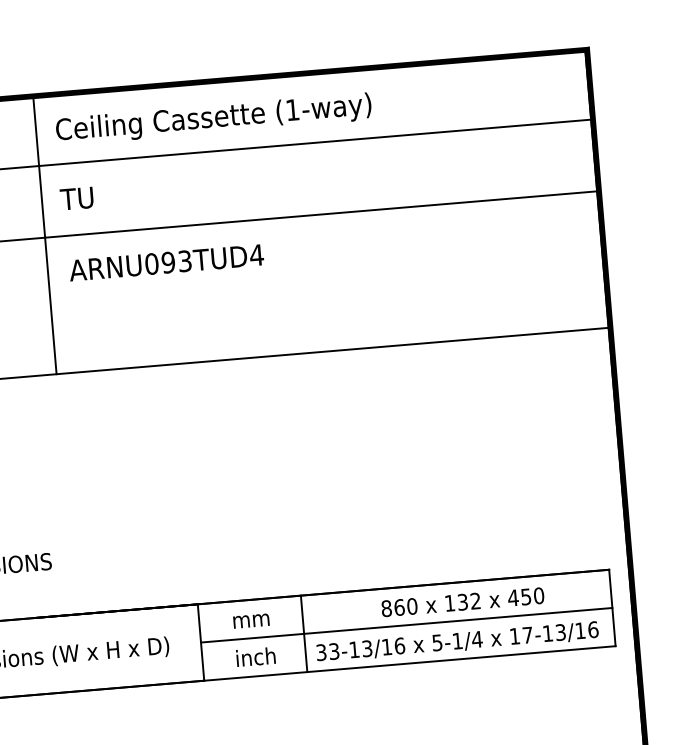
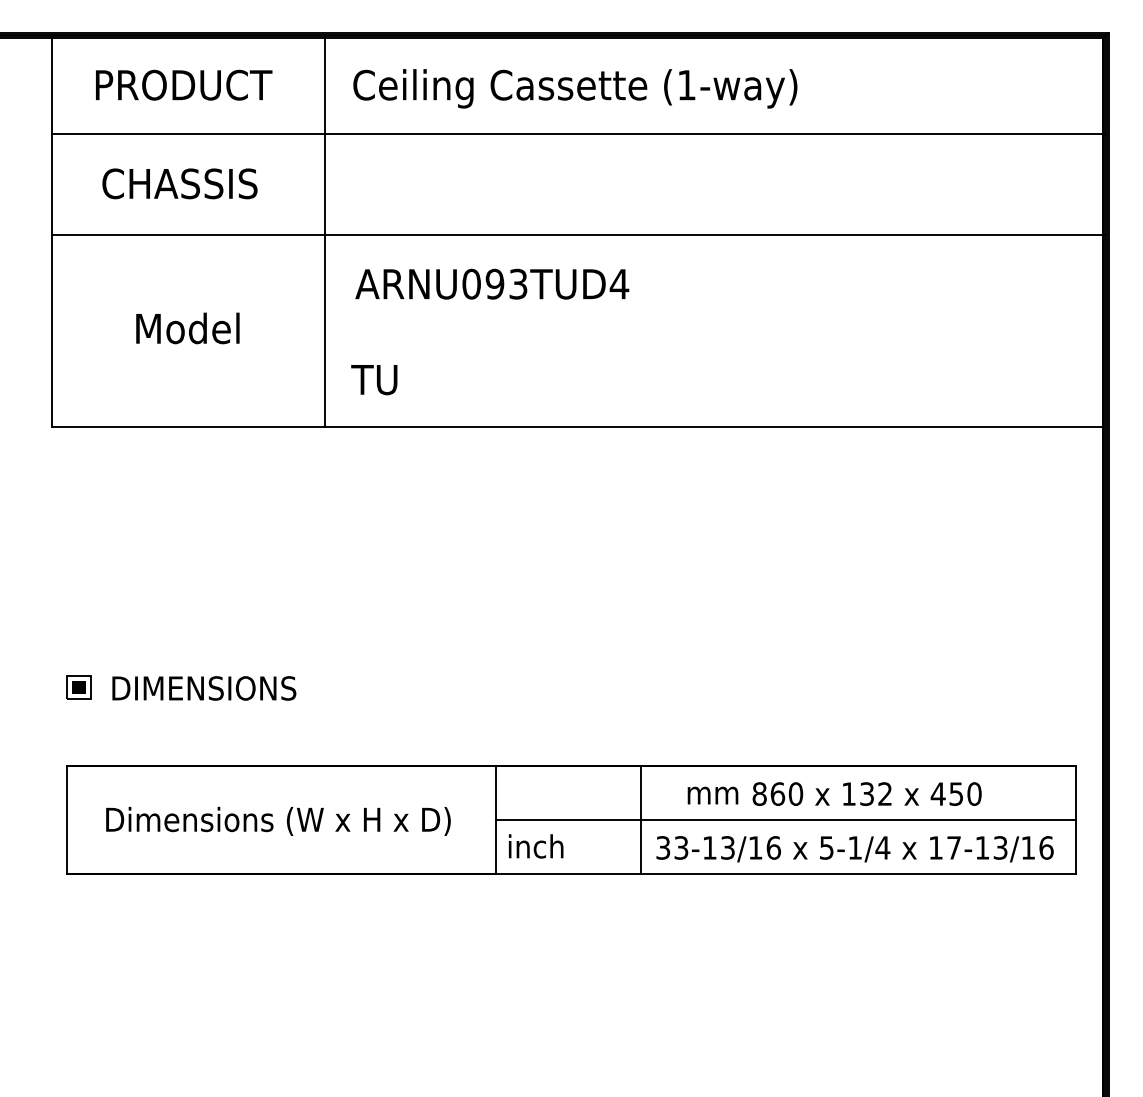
text: (77, 199) -> (374, 380), moved
text: (251, 621) -> (712, 795), moved
text: (256, 657) -> (536, 846), moved

